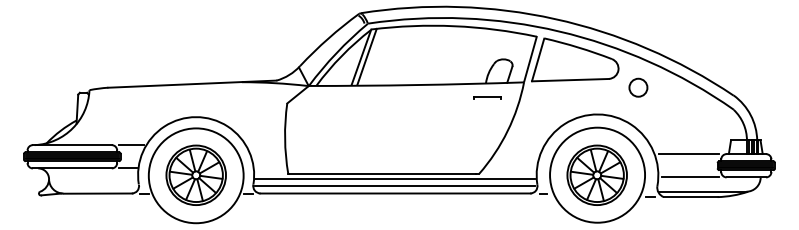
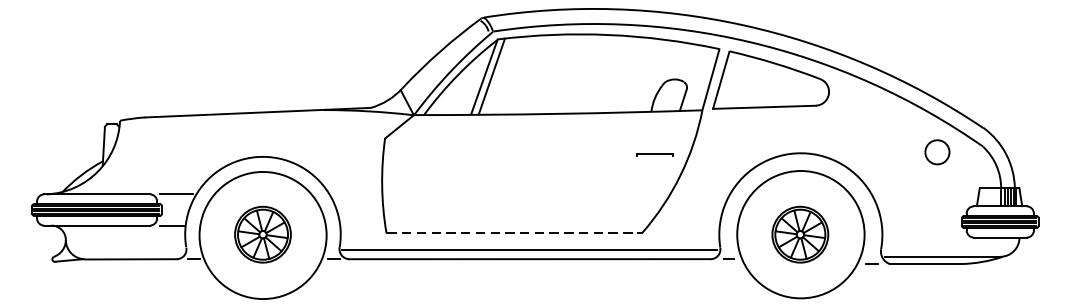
circle: (638, 87) -> (937, 151), moved
part: (487, 97) -> (654, 154), moved
line: (688, 154) -> (922, 206), removed
line: (382, 173) -> (512, 232), solid -> dashed
part: (195, 174) -> (262, 233), size x0.7
part: (596, 174) -> (799, 233), size x0.7
line: (690, 177) -> (925, 237), removed
line: (394, 179) -> (528, 240), removed

